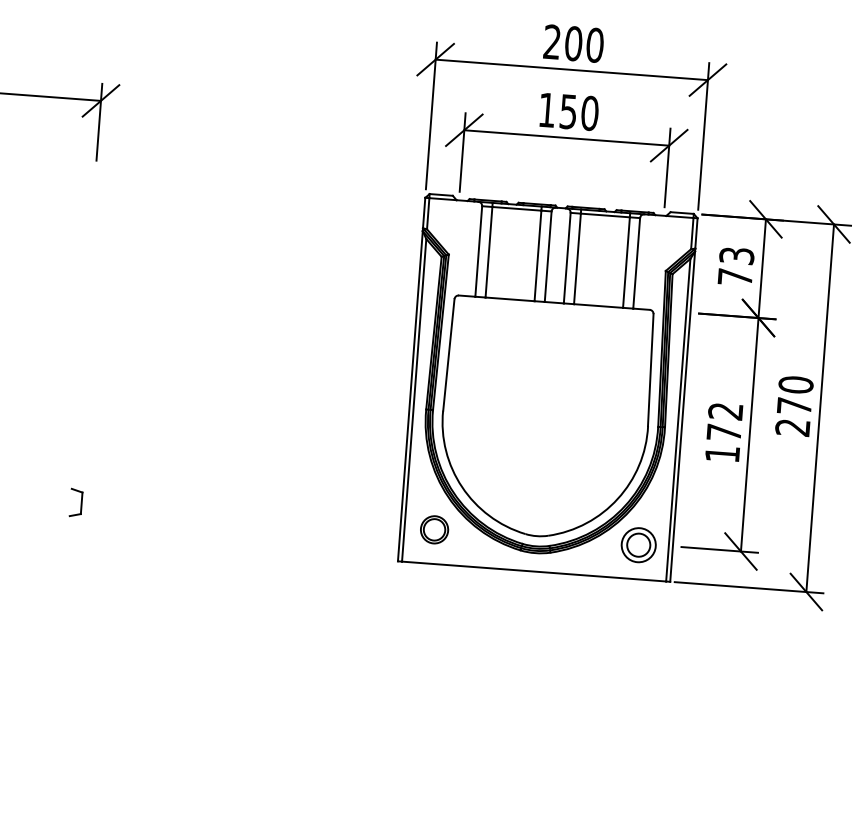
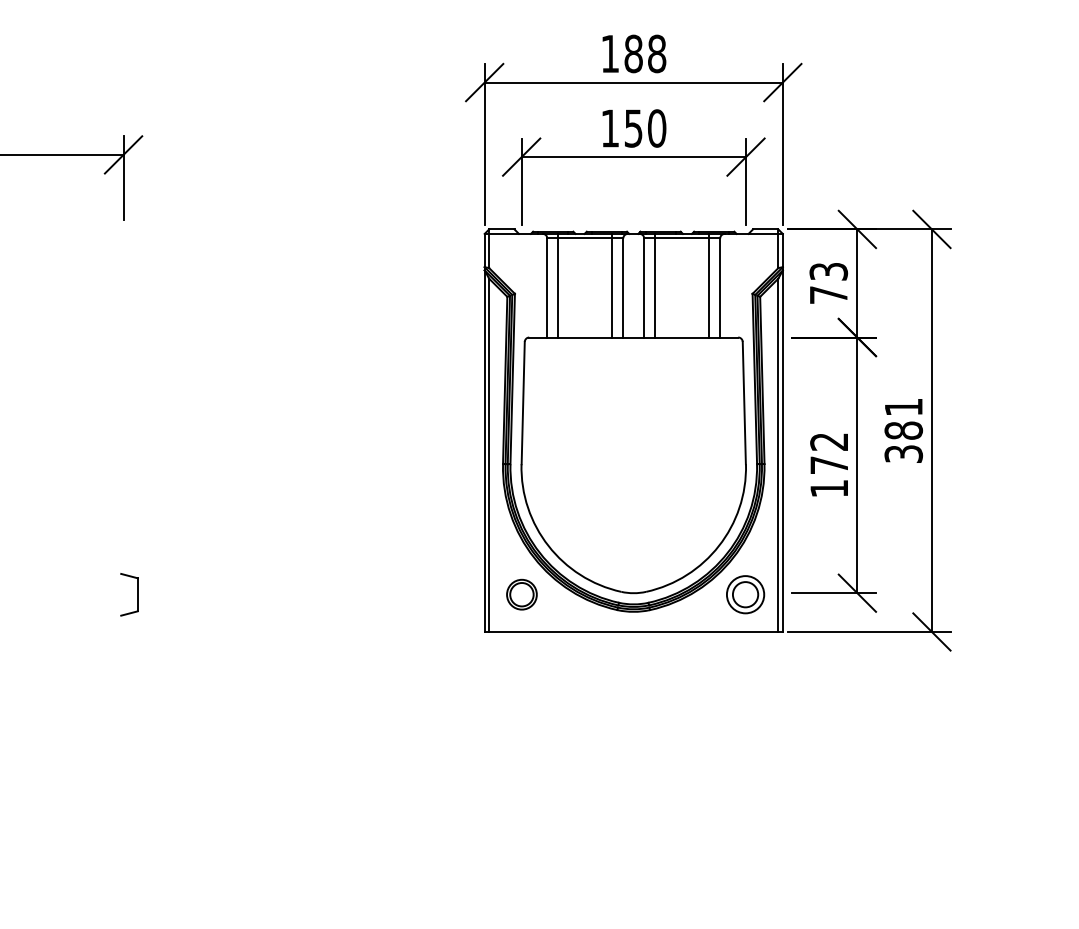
text: (573, 43) -> (633, 53), 200 -> 188
text: (794, 406) -> (903, 430), 270 -> 381
part: (76, 502) -> (129, 594), size x1.4

